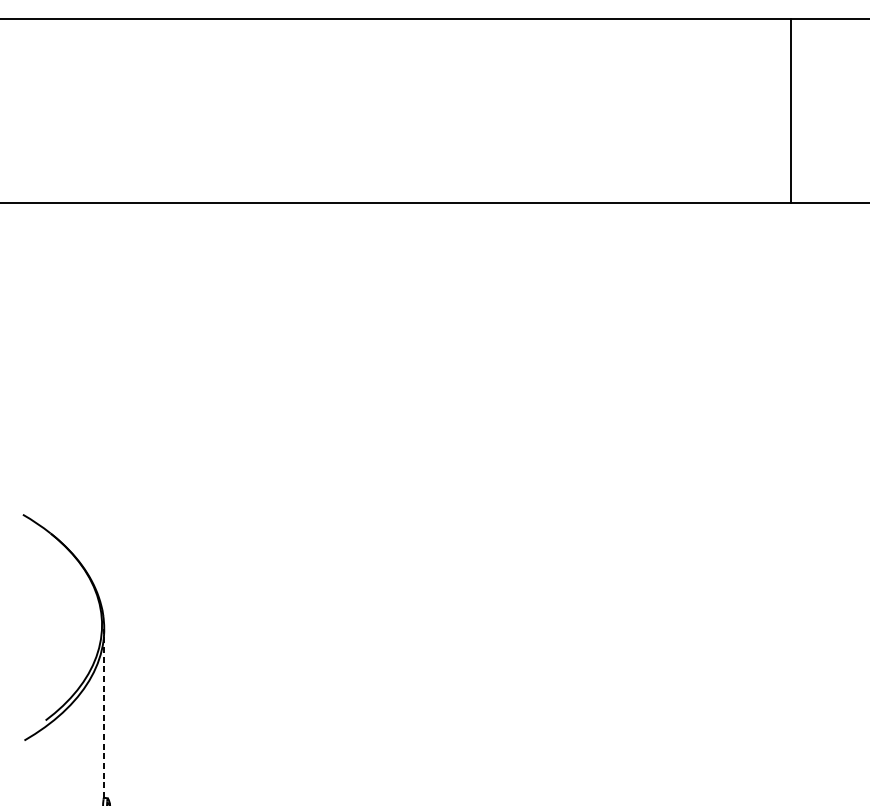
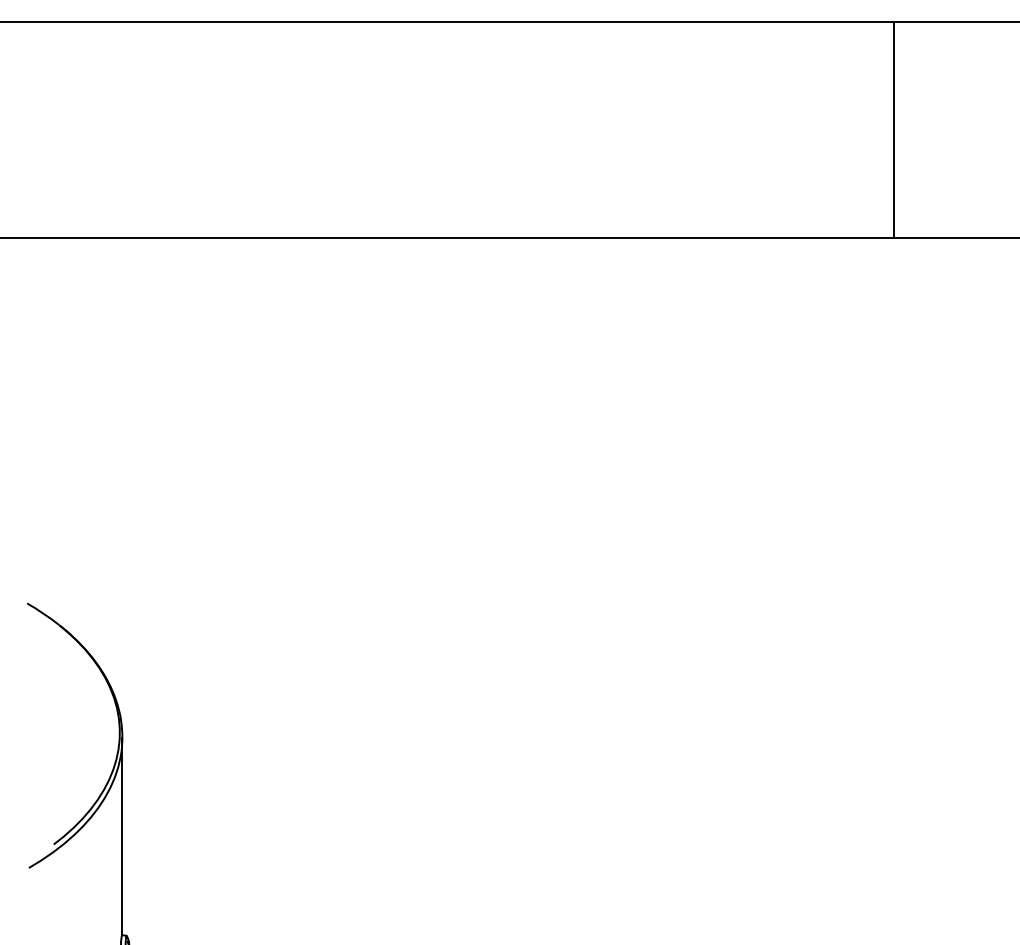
line: (790, 110) -> (893, 129), moved
line: (104, 713) -> (122, 836), dashed -> solid

